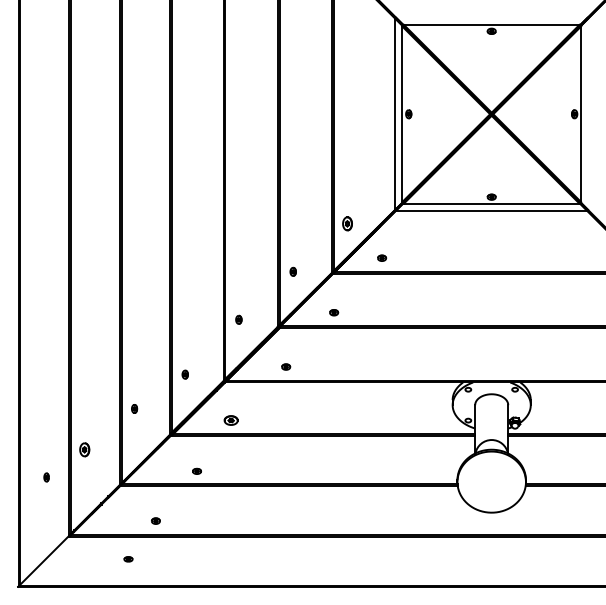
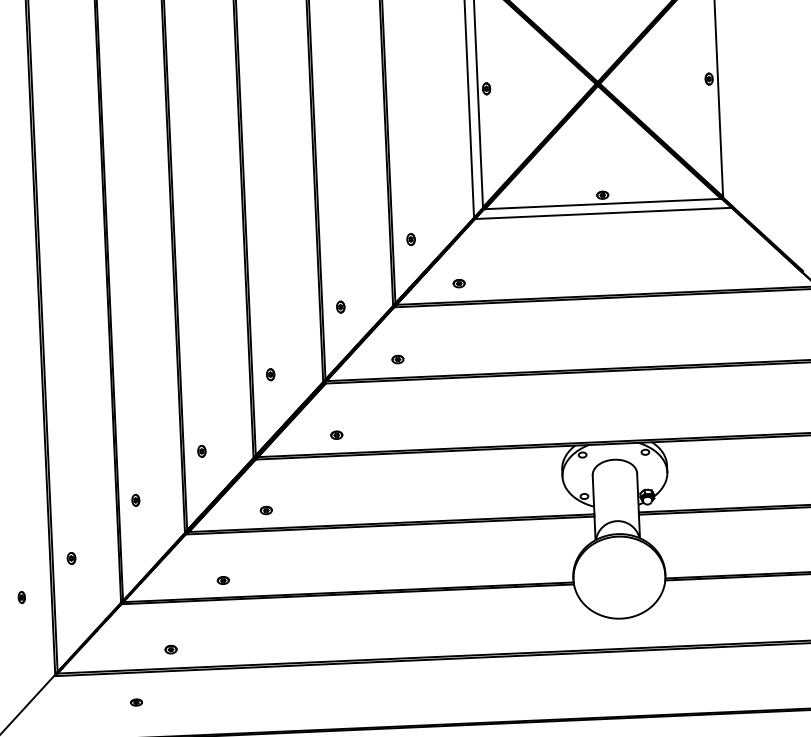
part: (347, 223) -> (410, 239), size x0.62
part: (231, 420) -> (266, 510), size x0.62
part: (84, 450) -> (71, 559), size x0.62

